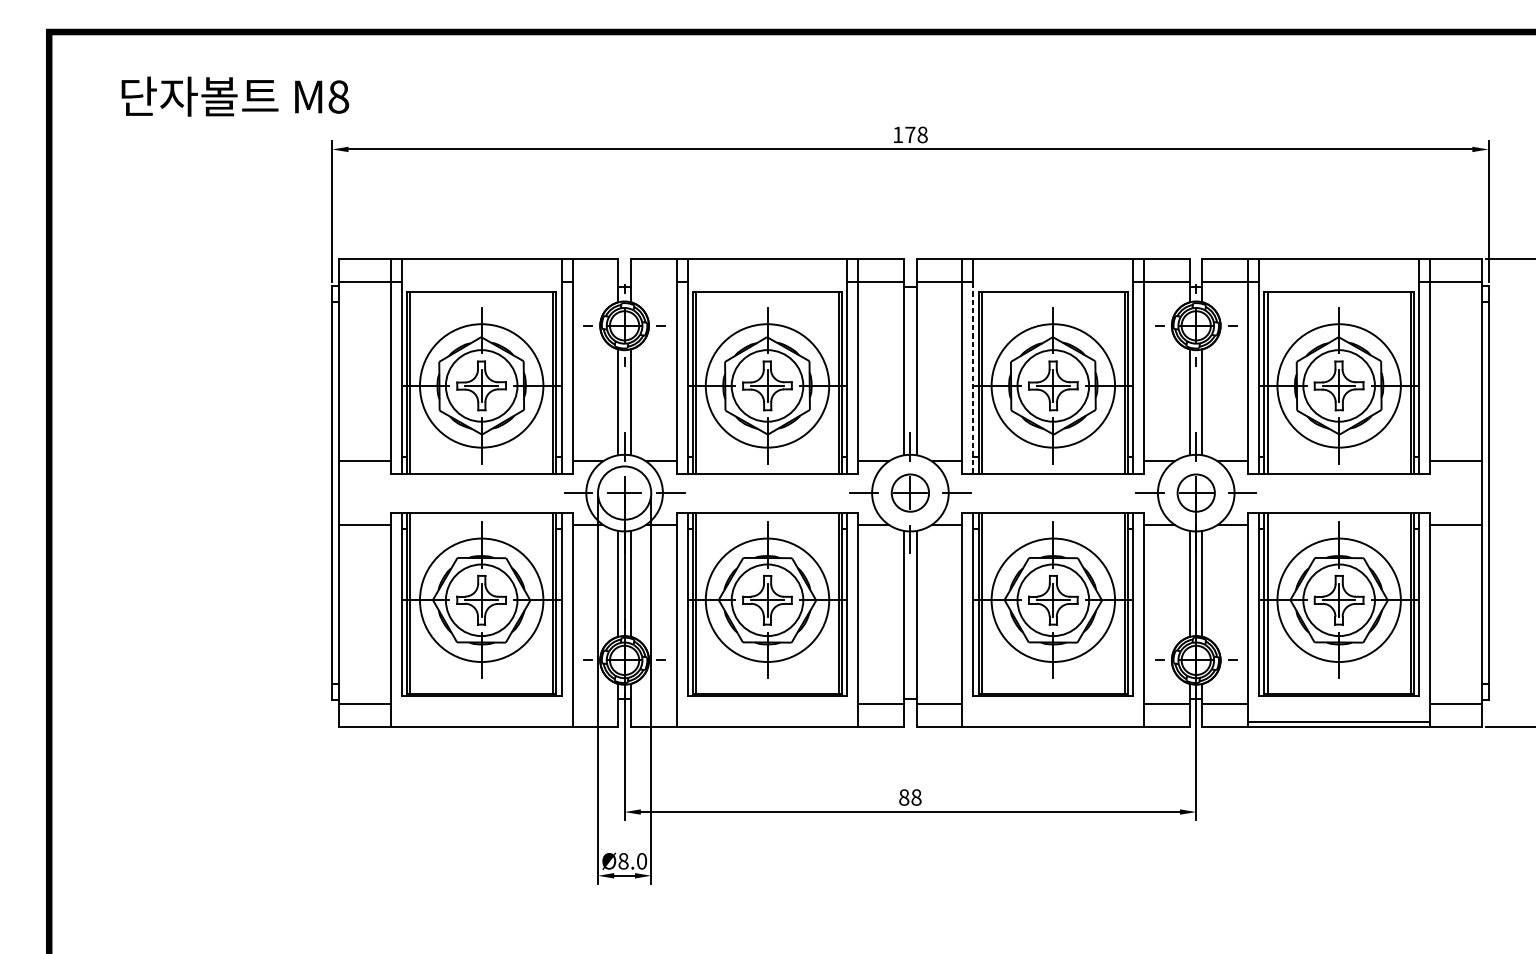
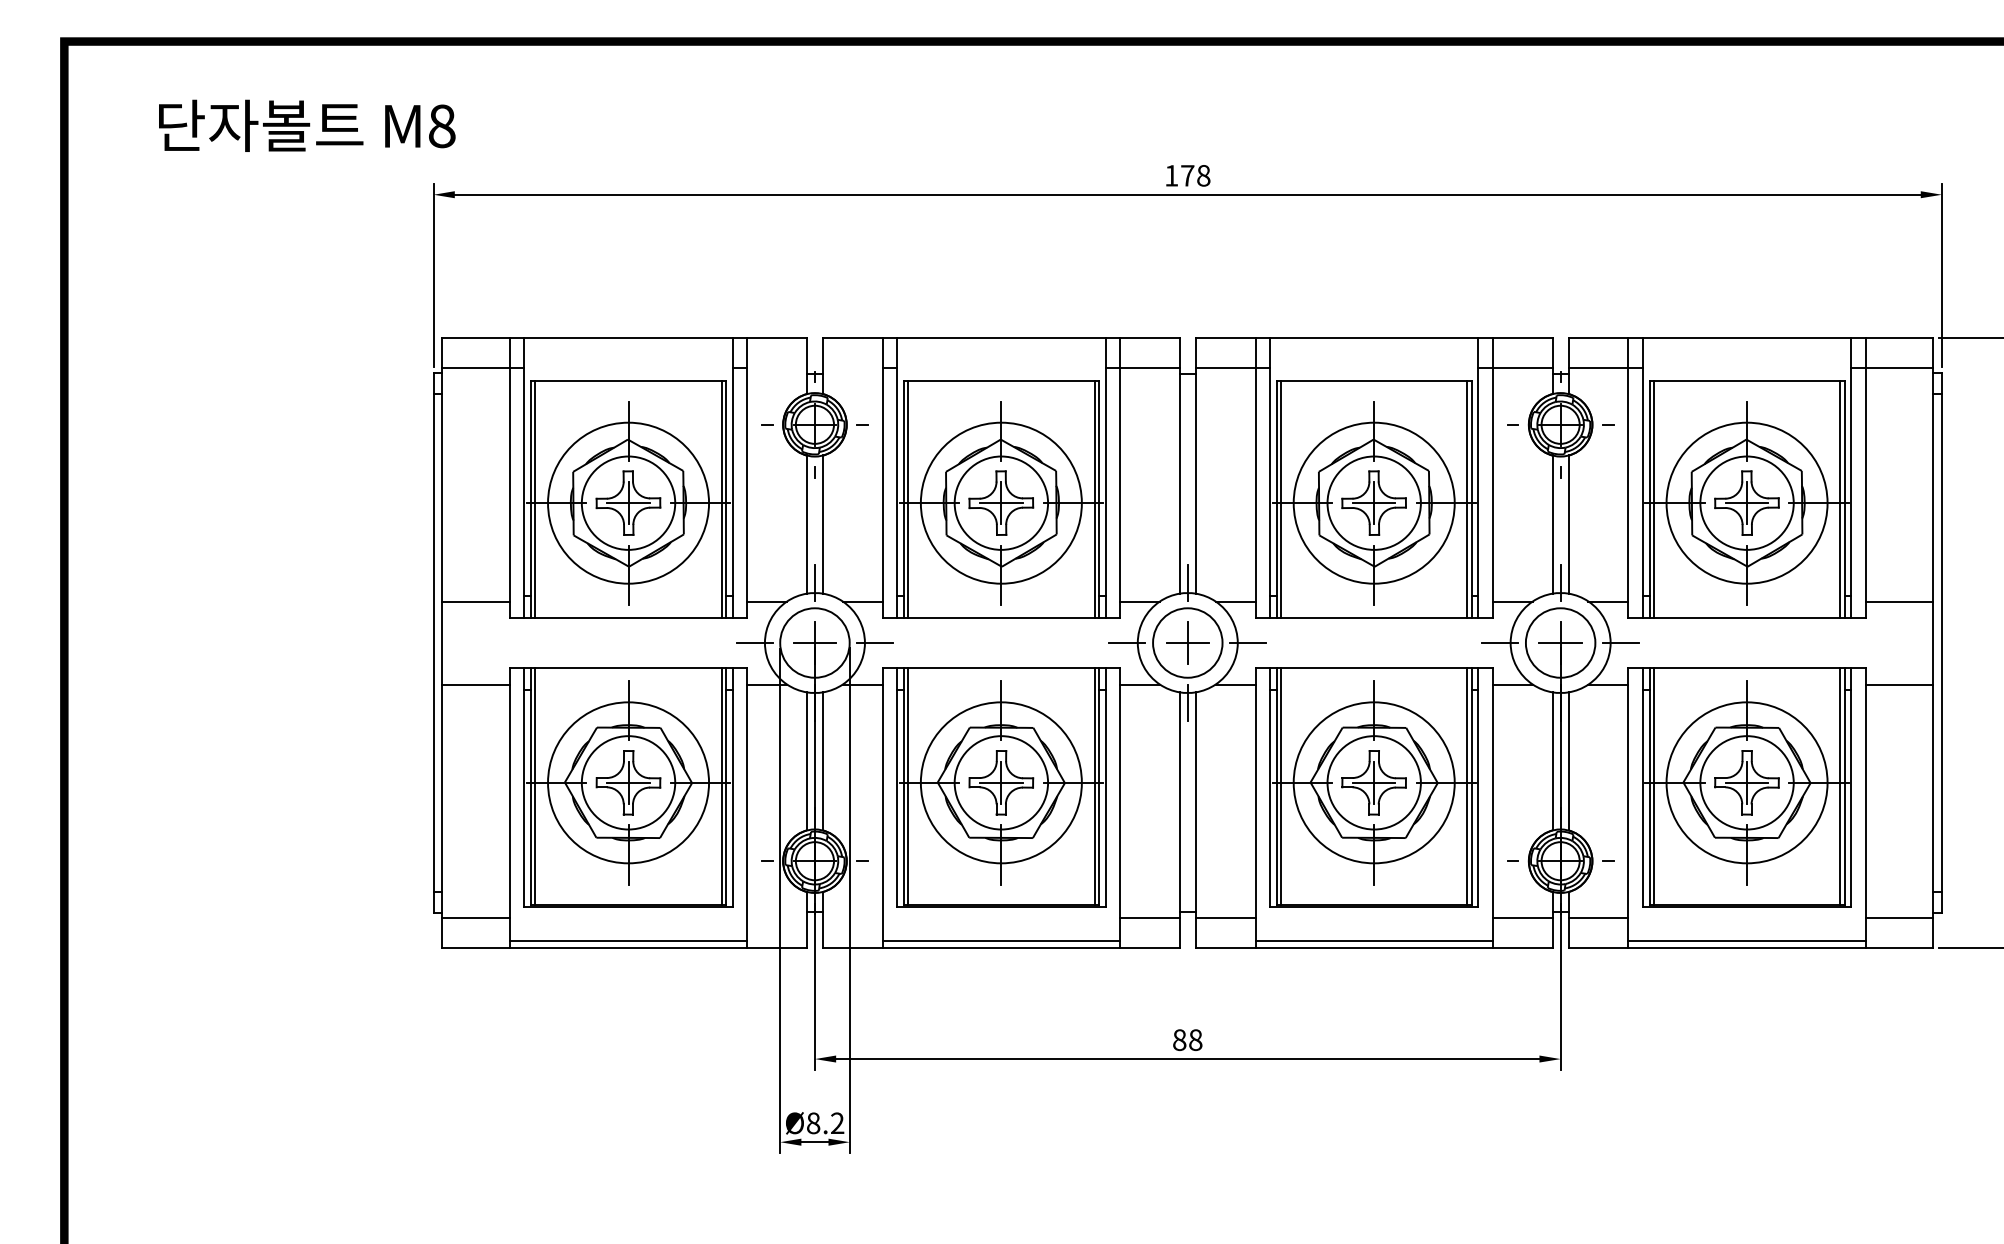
line: (973, 377) -> (1269, 492), dashed -> solid
circle: (910, 492) -> (1187, 642), size x1.43
circle: (1196, 492) -> (1560, 642), size x1.43
line: (481, 721) -> (628, 941), added
line: (767, 721) -> (1001, 941), added
line: (1052, 721) -> (1373, 941), added
text: (641, 861) -> (837, 1123), Ø8.0 -> Ø8.2

